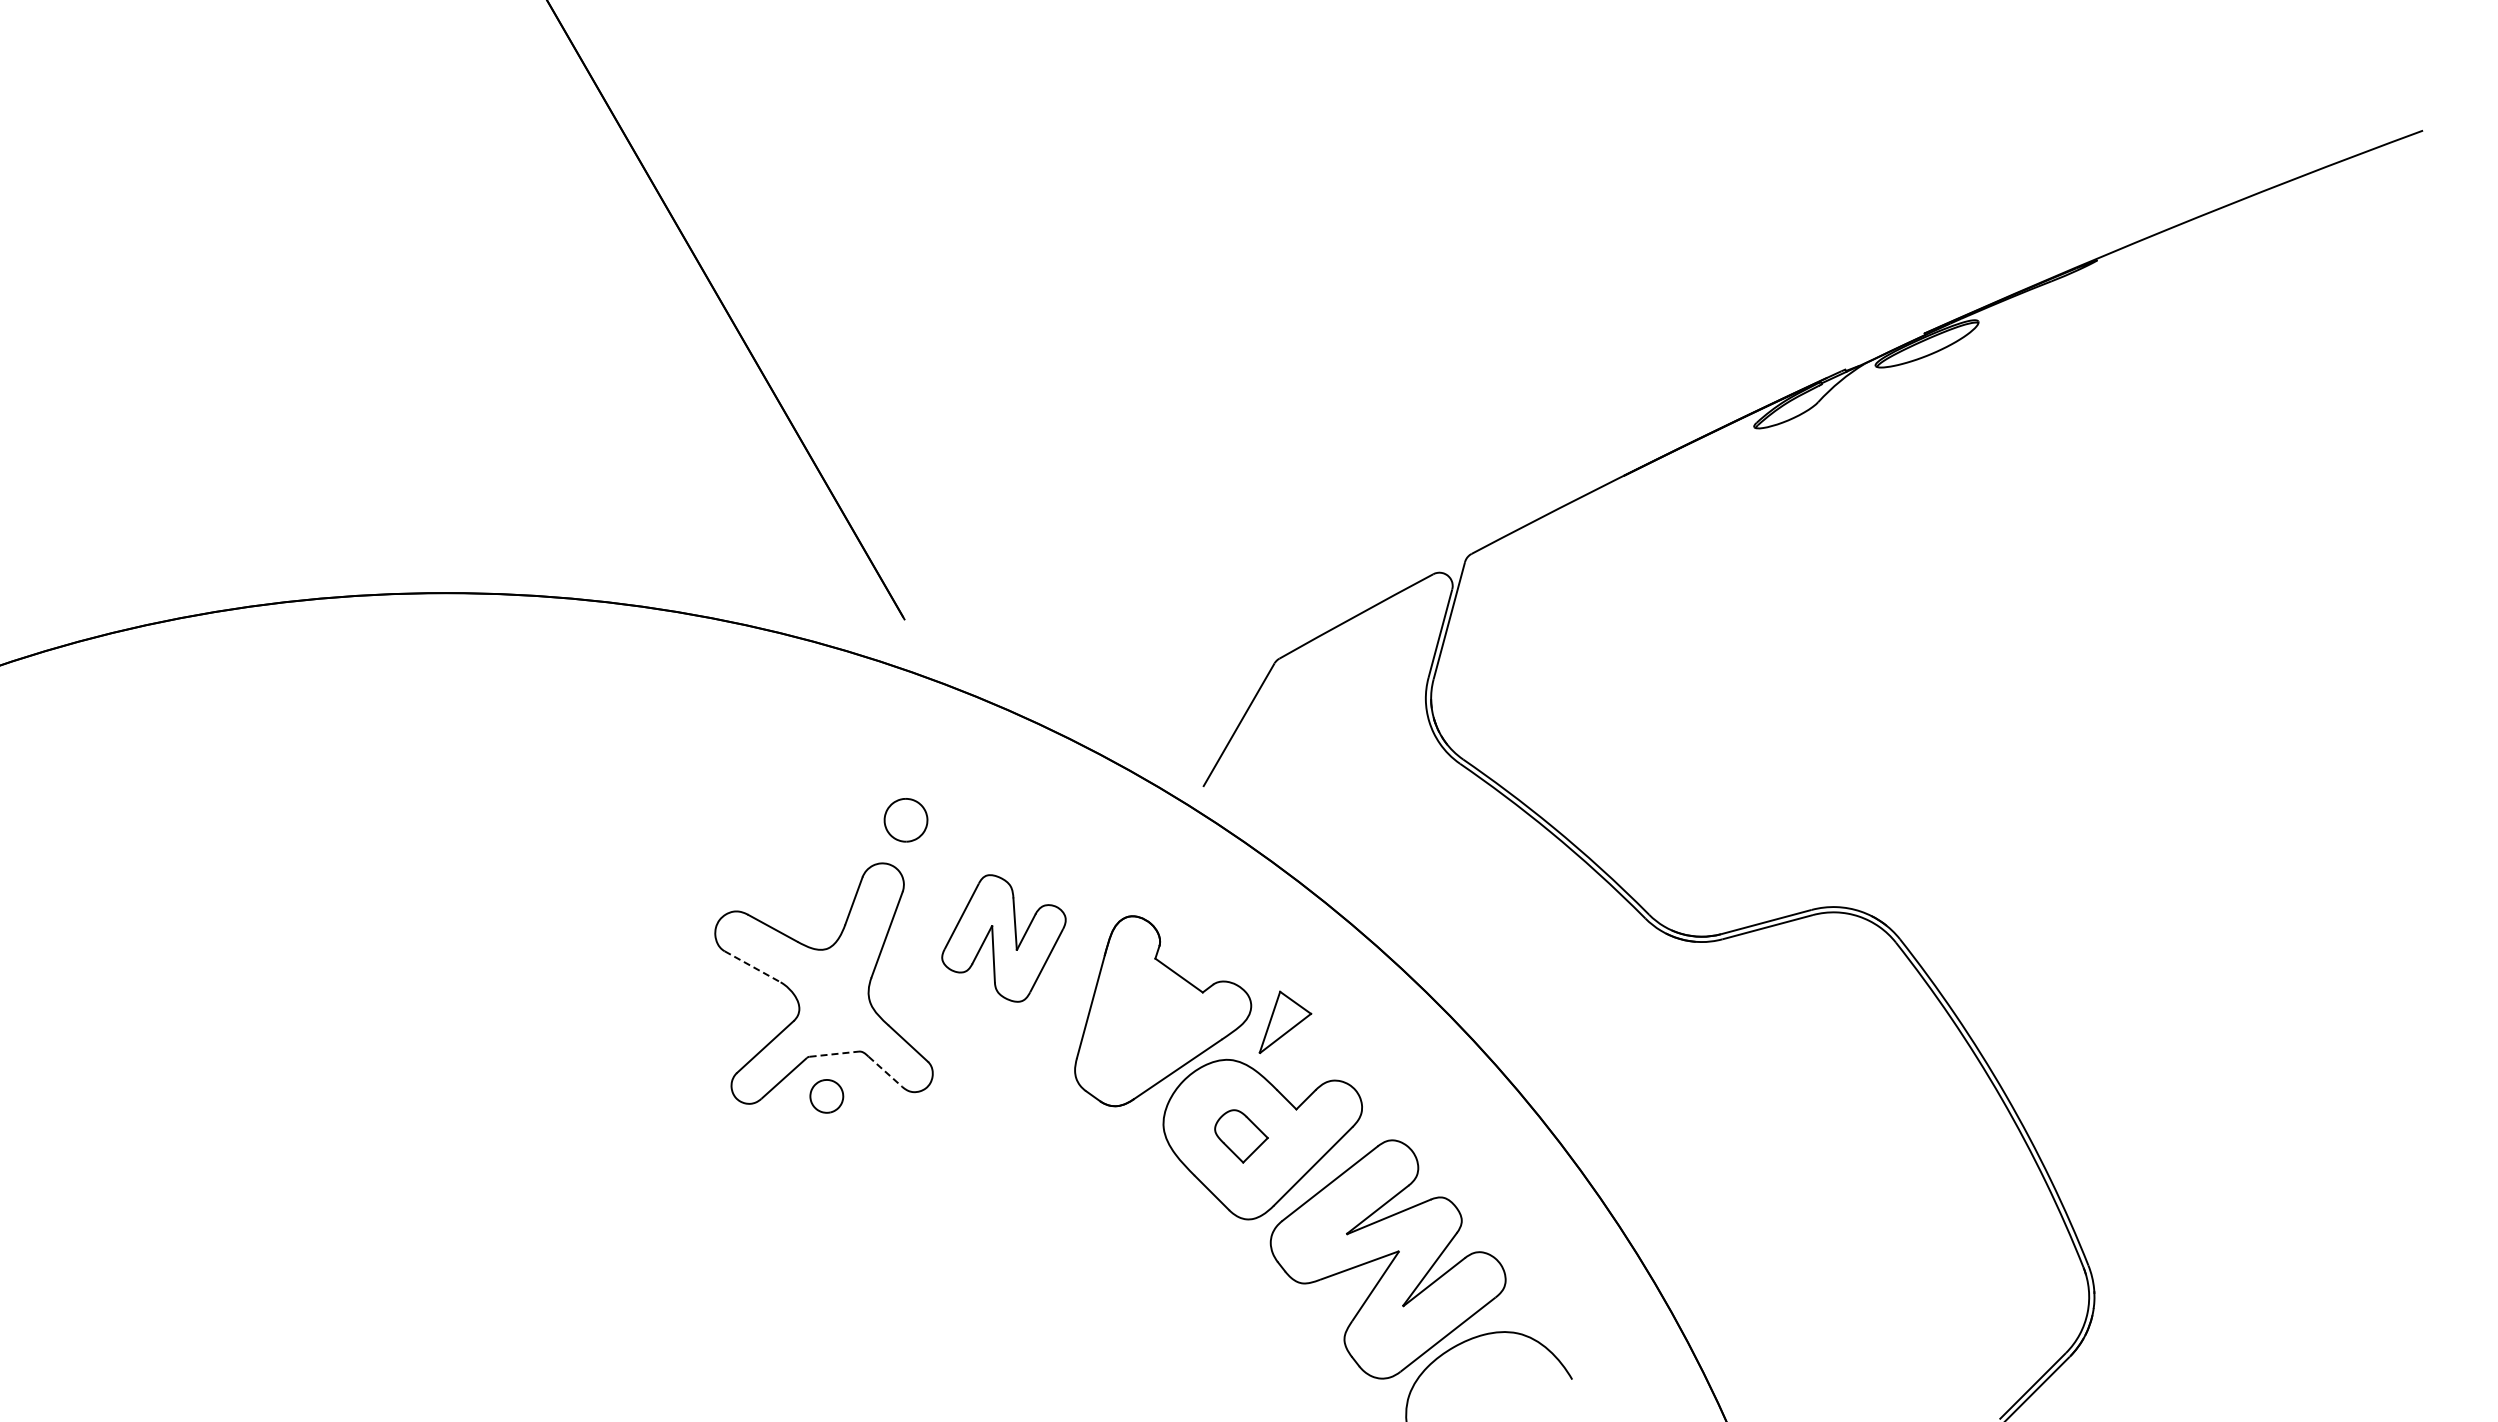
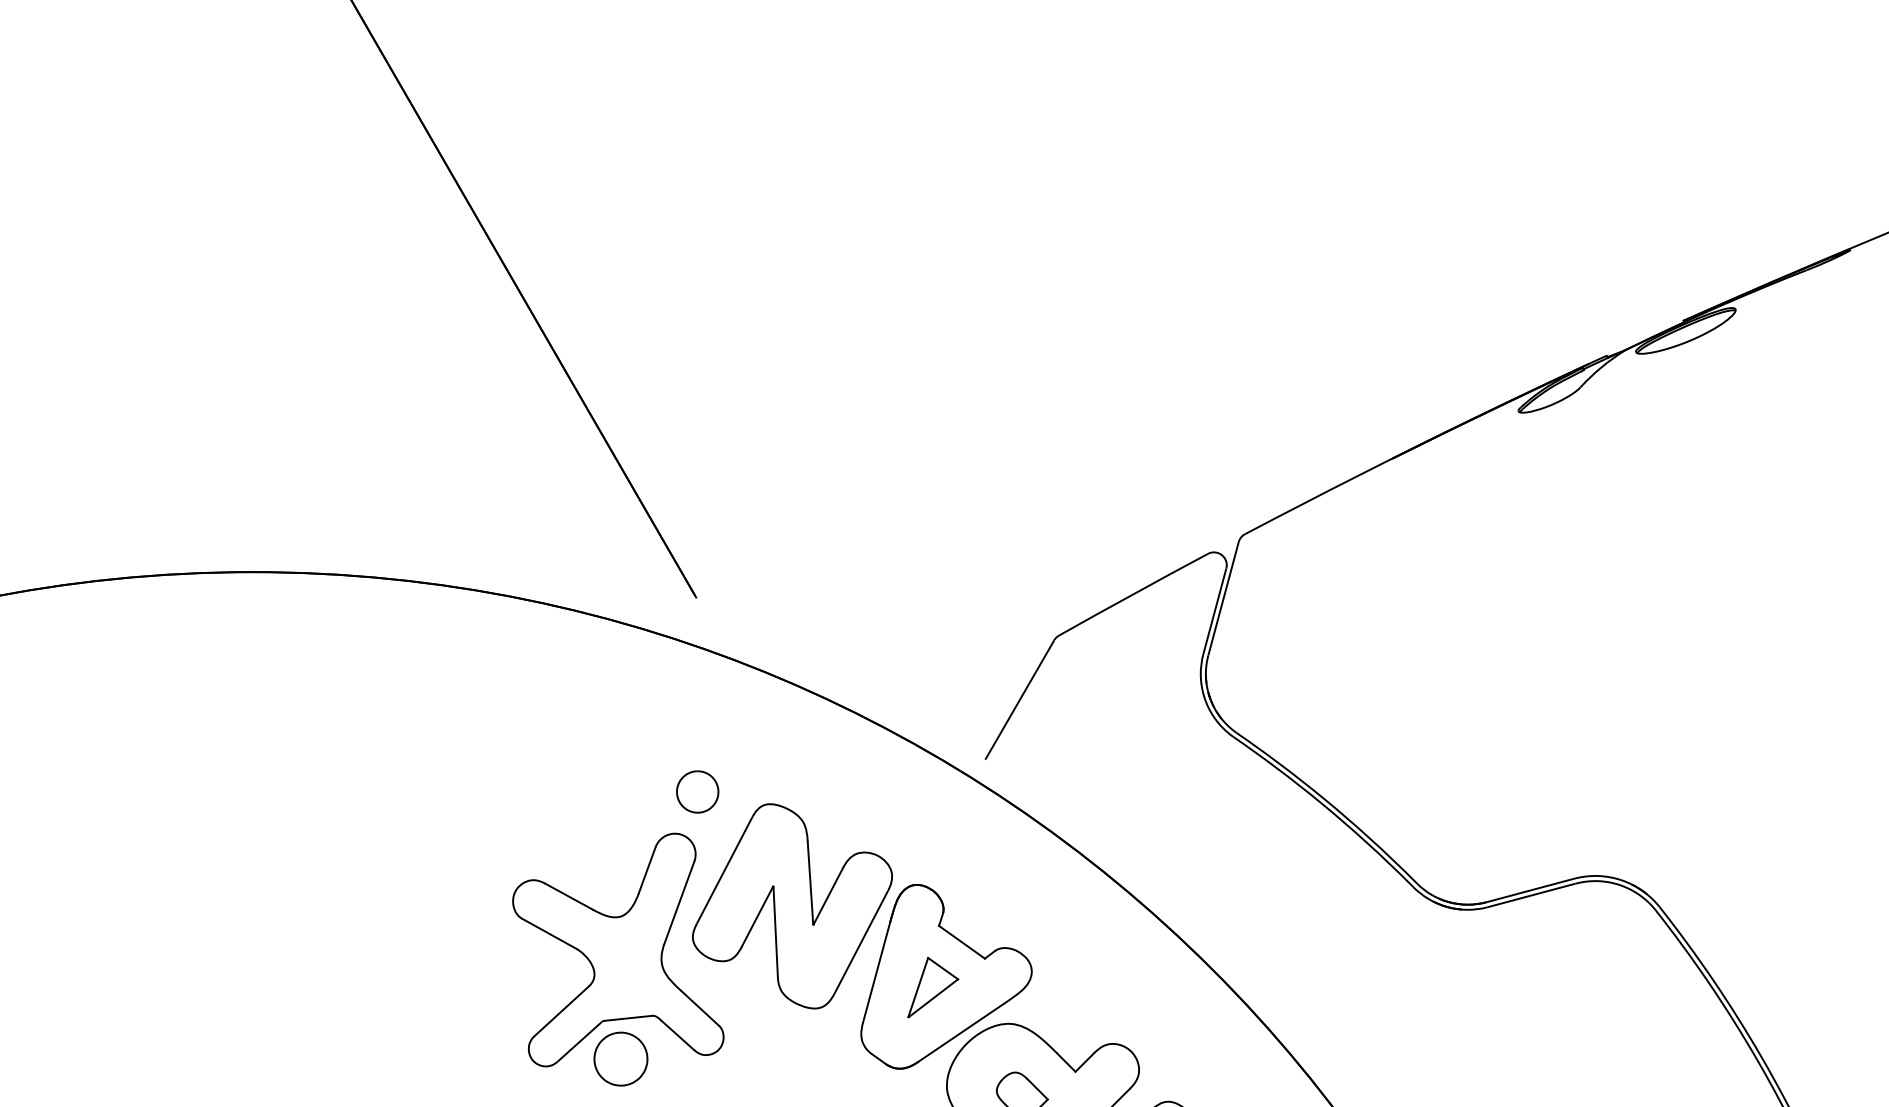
part: (1003, 938) -> (792, 906), size x1.67
line: (752, 966) -> (549, 933), dashed -> solid
part: (1285, 1021) -> (933, 986), moved
line: (834, 1054) -> (628, 1018), dashed -> solid
line: (885, 1071) -> (677, 1035), dashed -> solid
part: (826, 1096) -> (620, 1059), size x1.67

